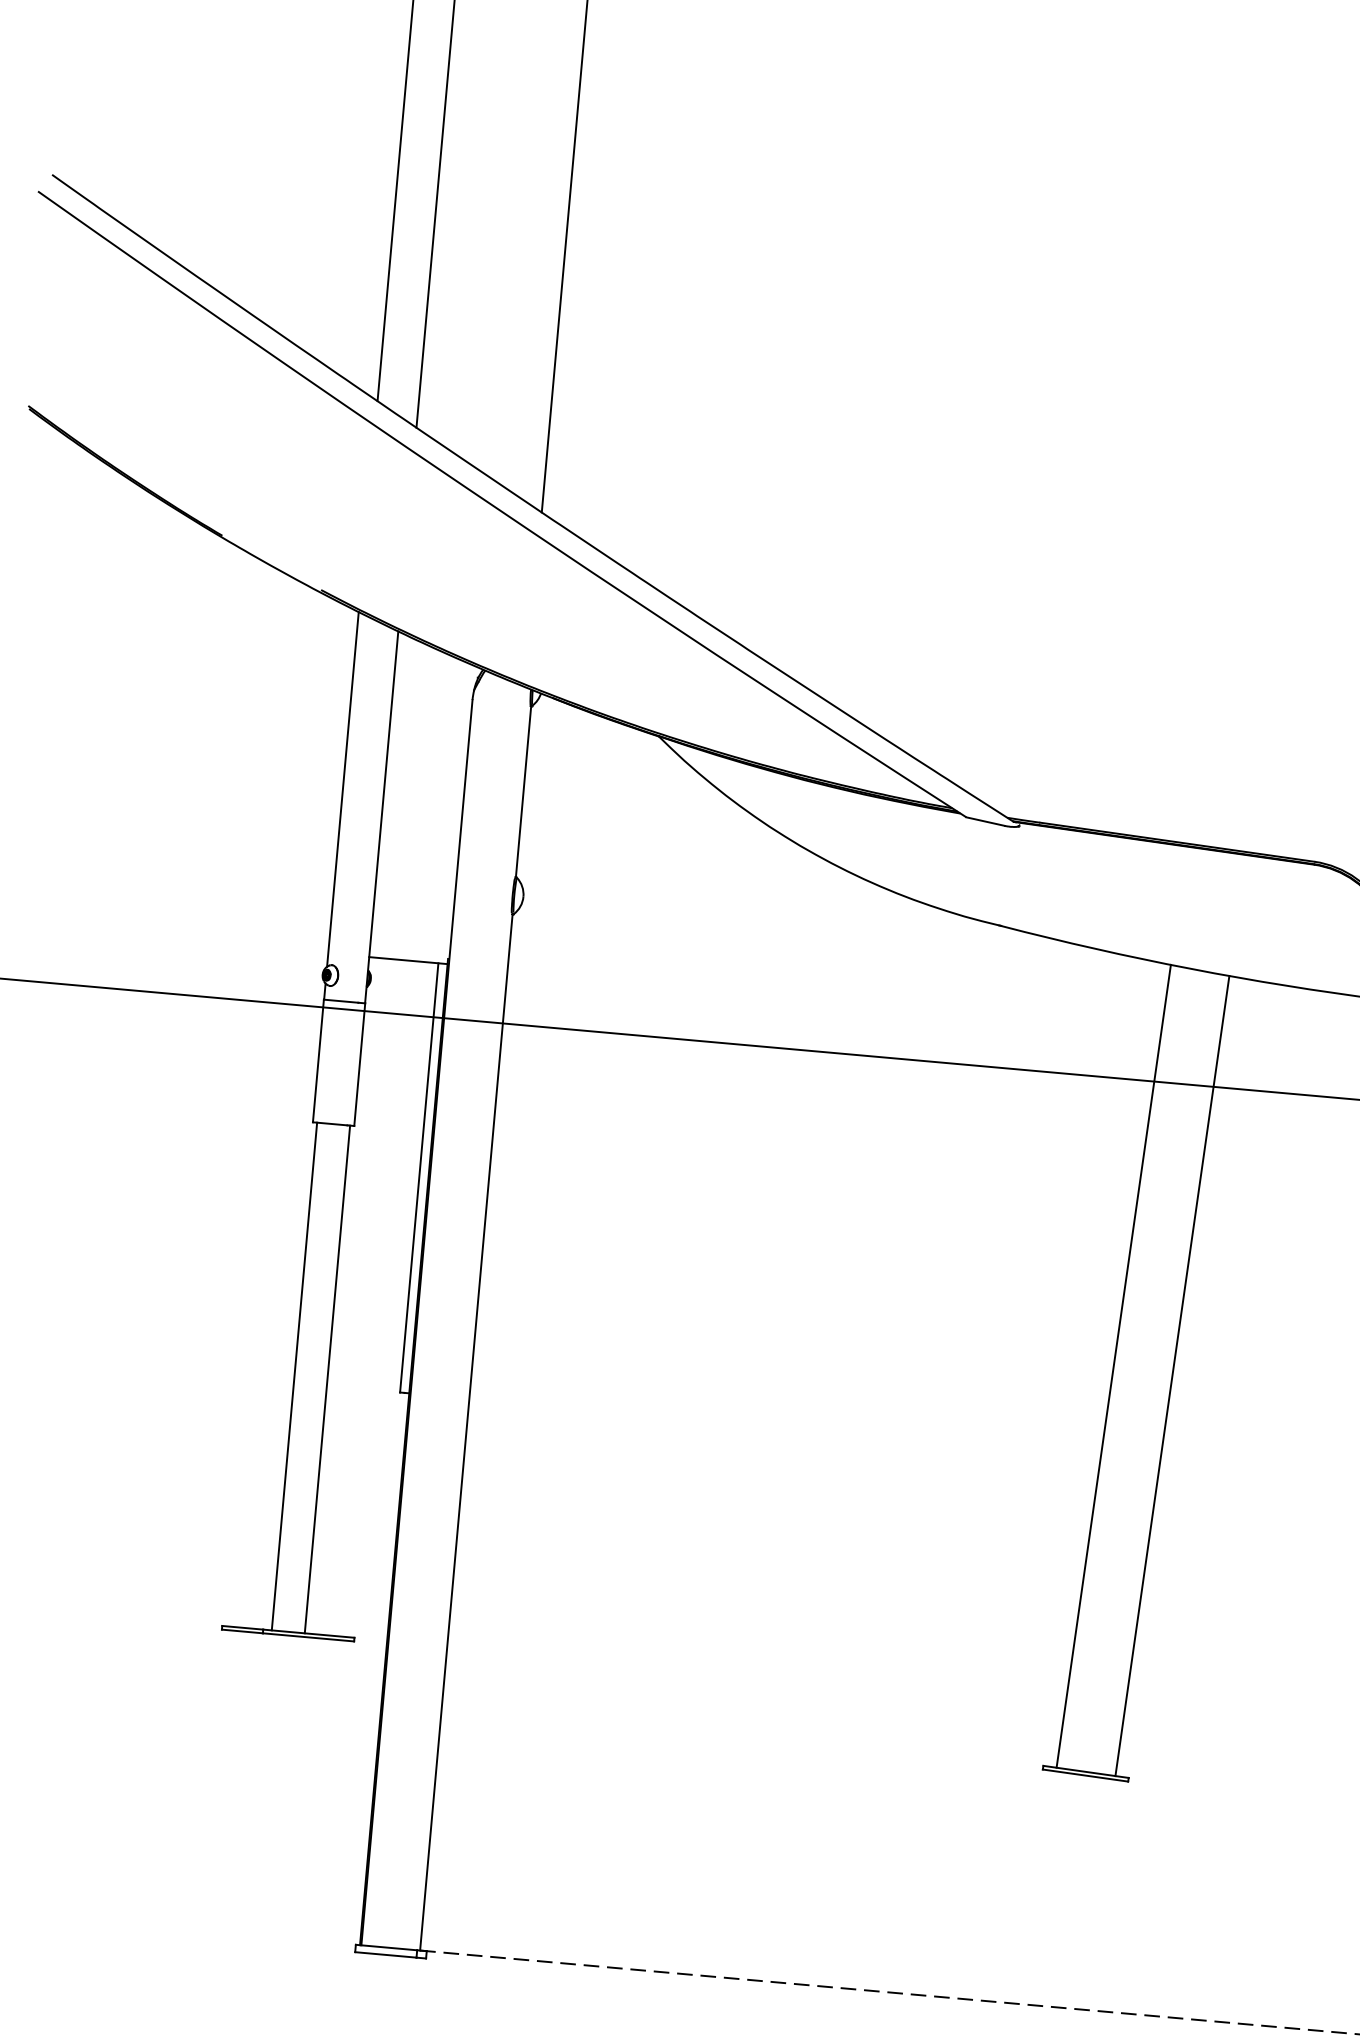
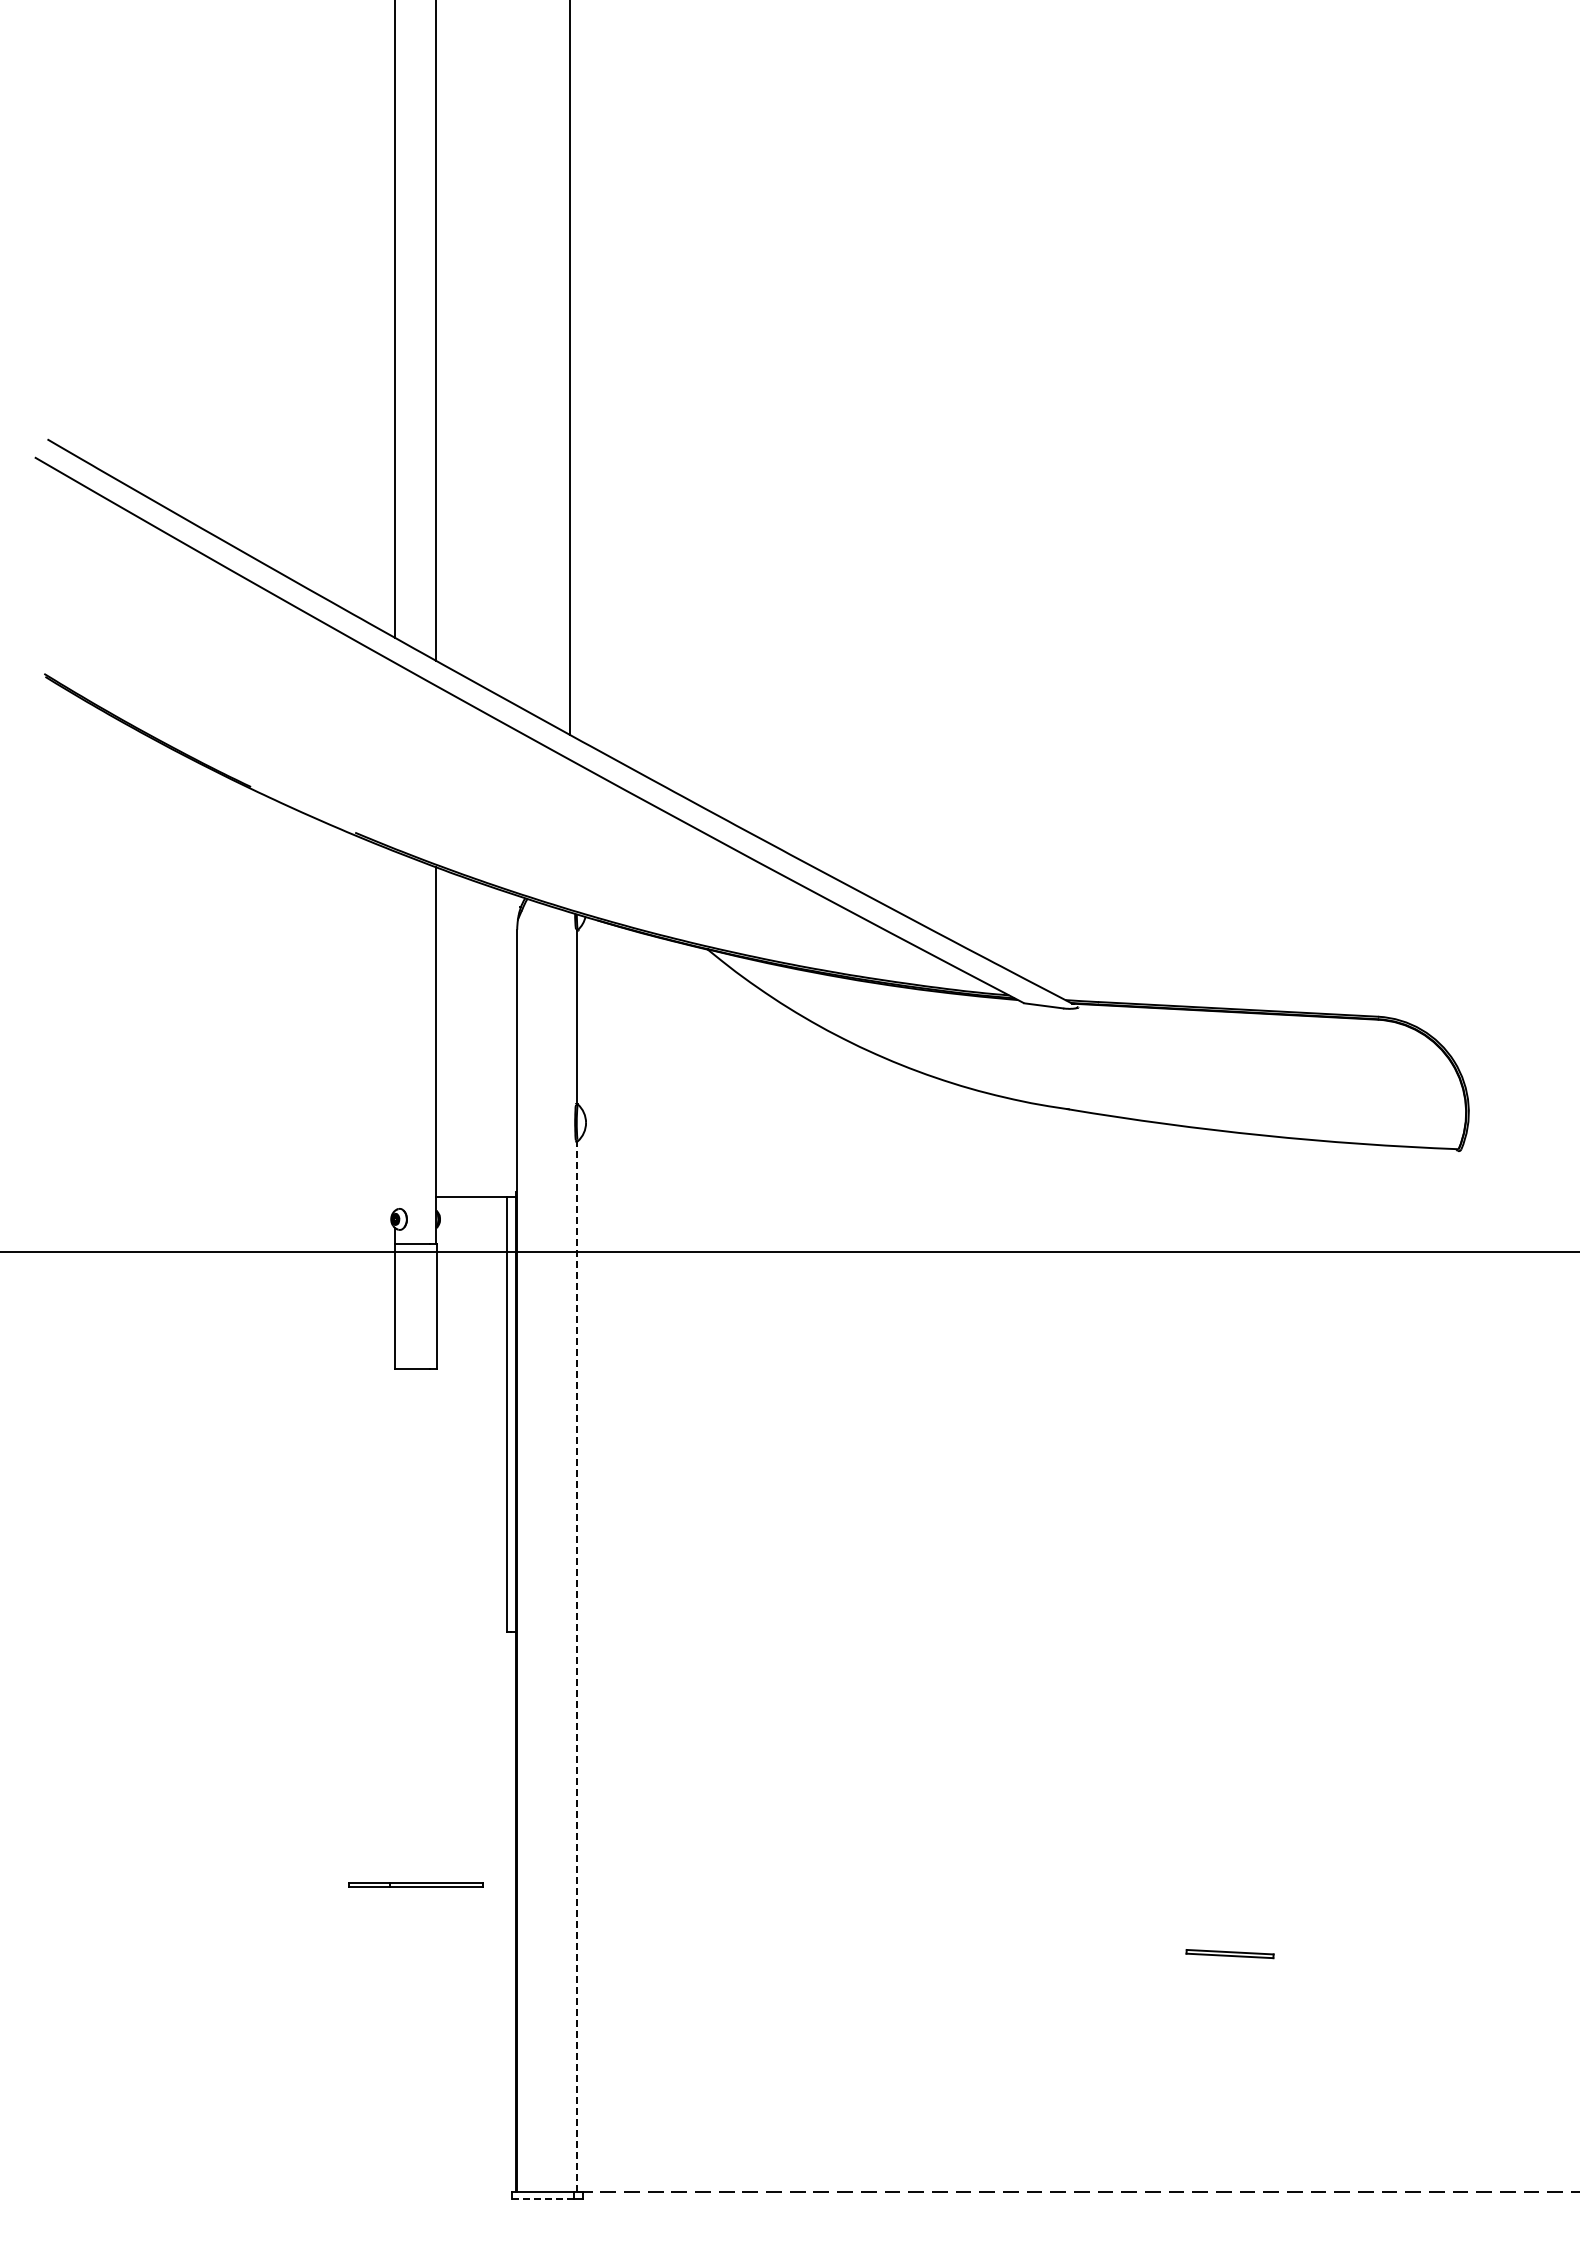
line: (342, 788) -> (394, 1030), removed
line: (1113, 1365) -> (1221, 1541), removed
line: (294, 1376) -> (398, 1625), removed
line: (1172, 1376) -> (1281, 1546), removed
line: (327, 1379) -> (432, 1625), removed
line: (466, 1432) -> (576, 1666), solid -> dashed
line: (386, 1954) -> (543, 2198), solid -> dashed

